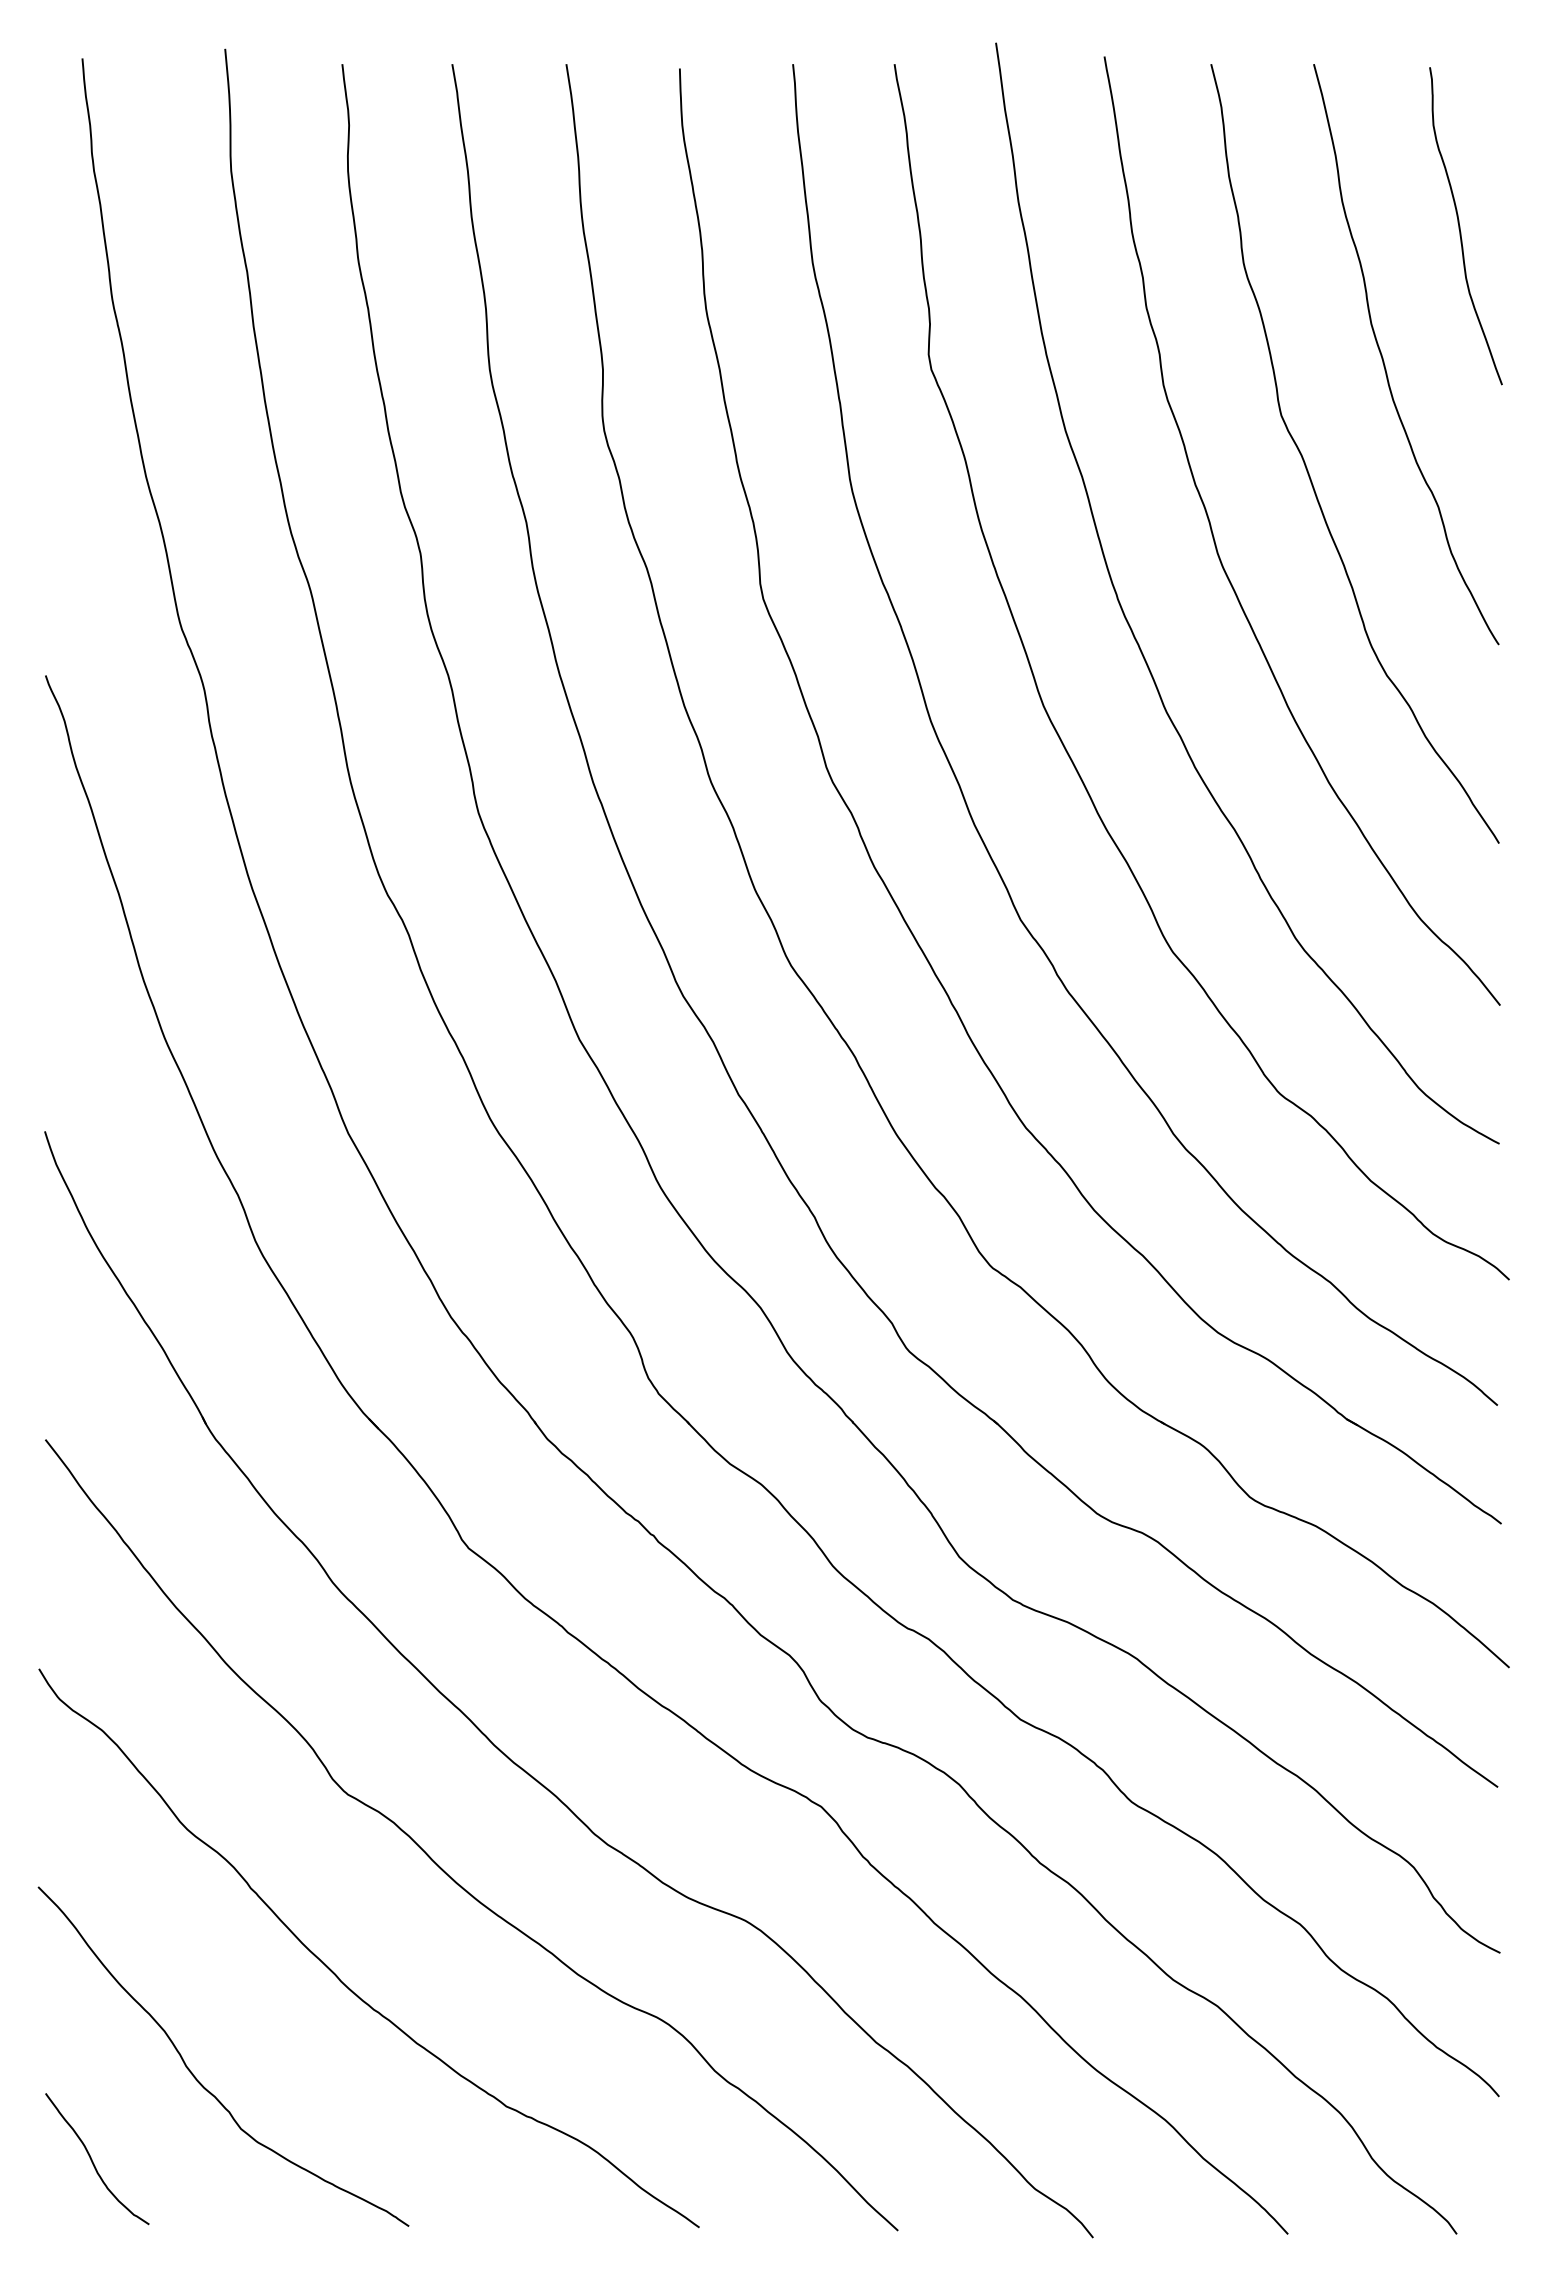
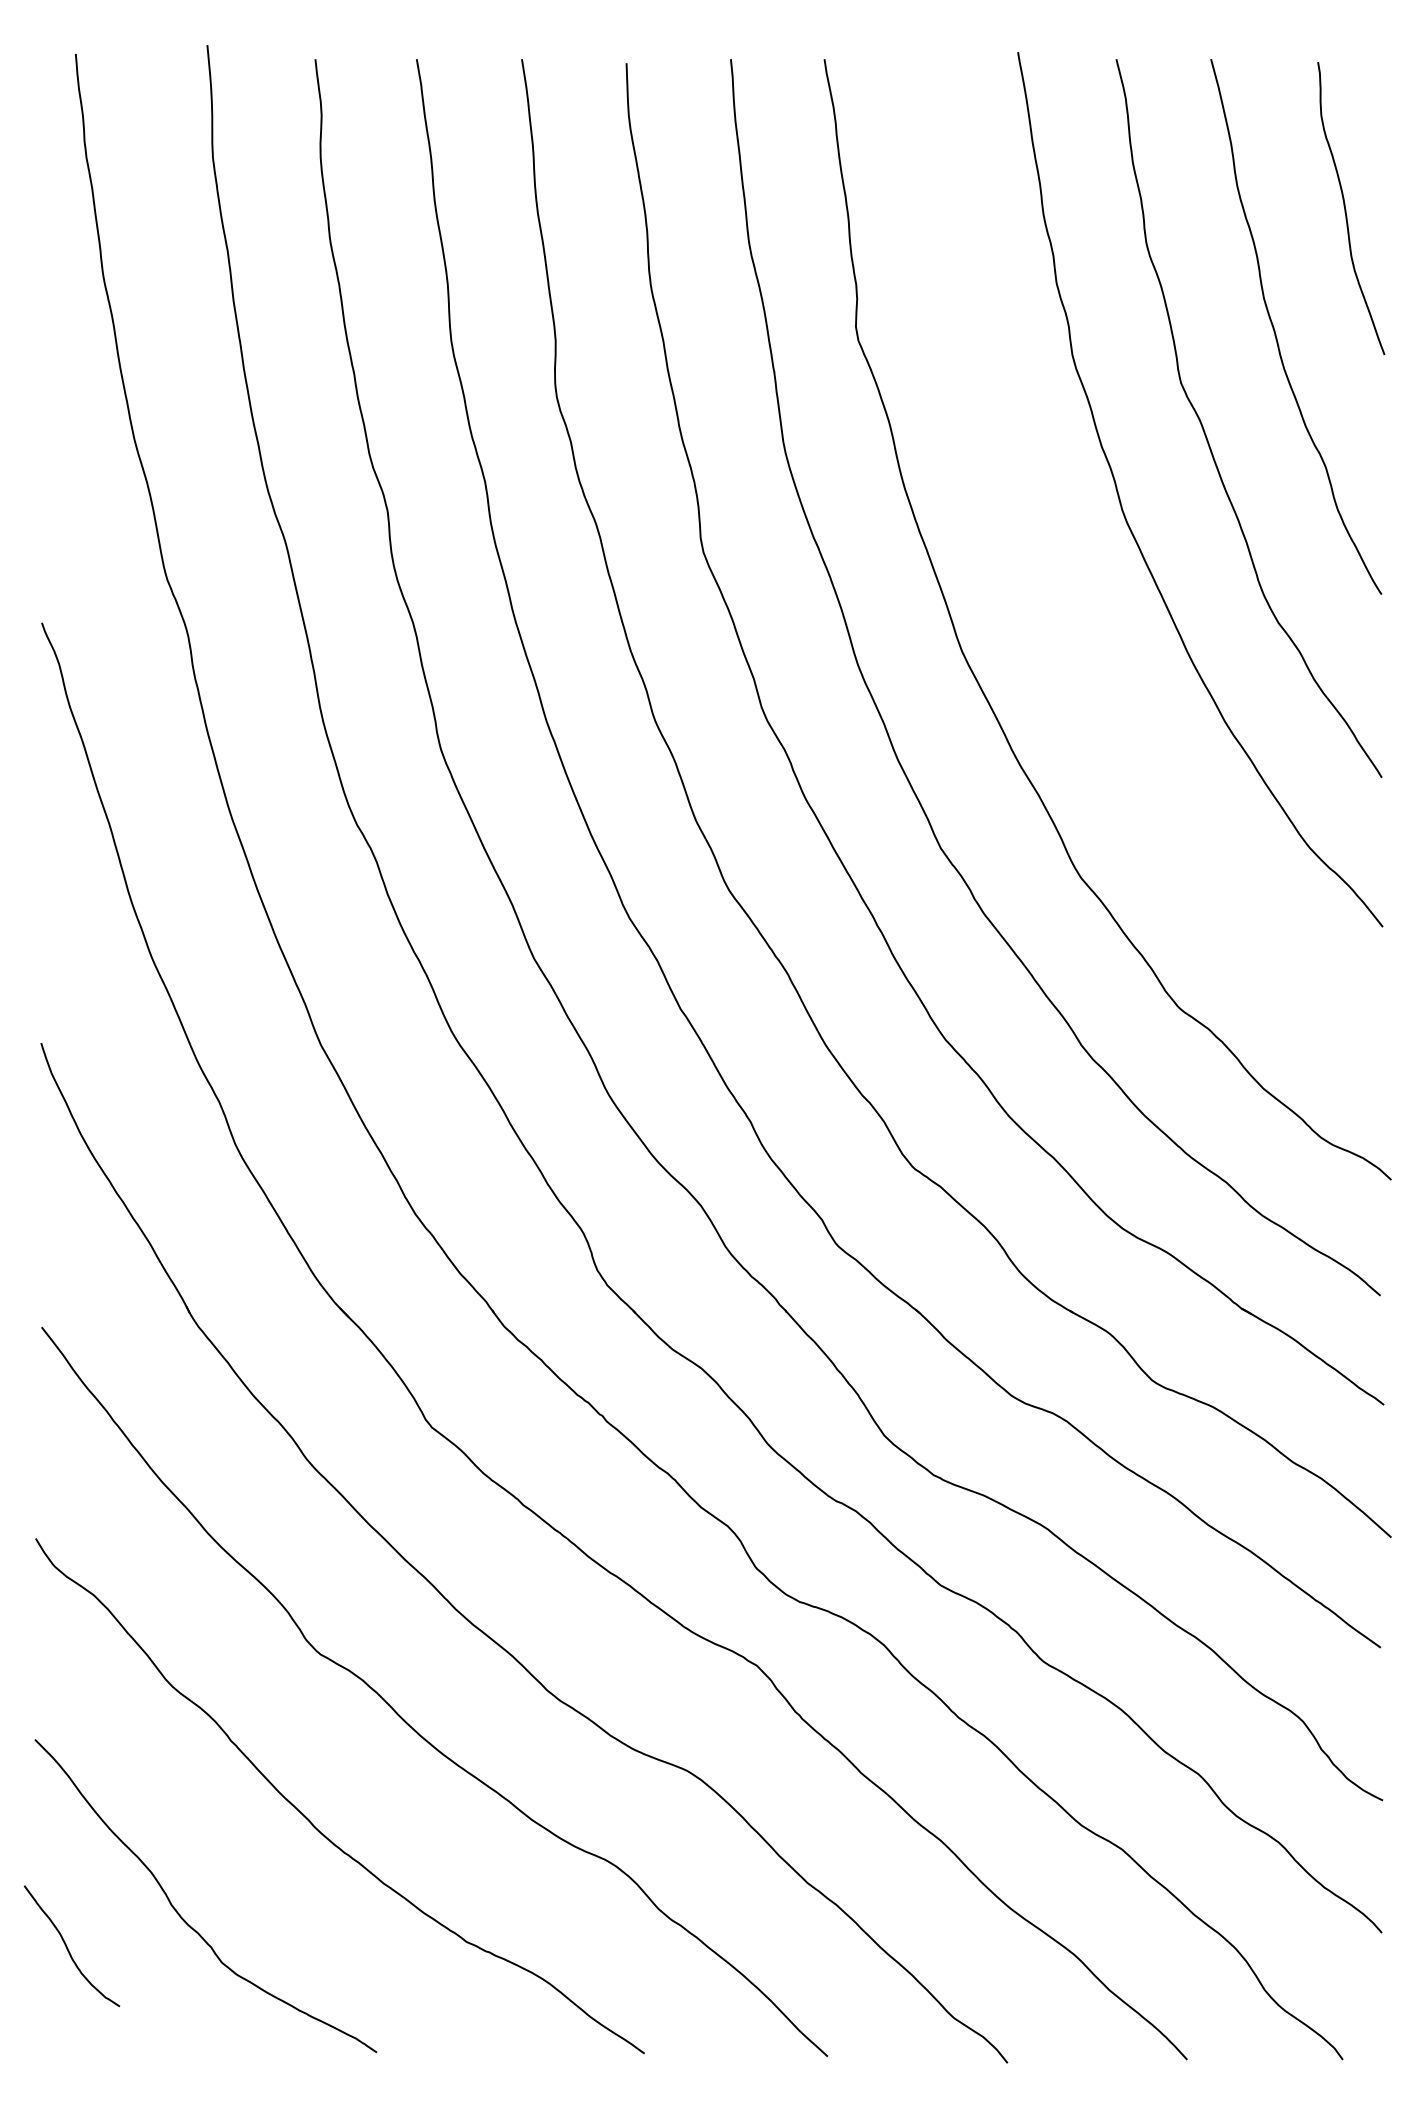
curve: (1140, 646) -> (1051, 596), removed
curve: (93, 2161) -> (68, 1948), moved

